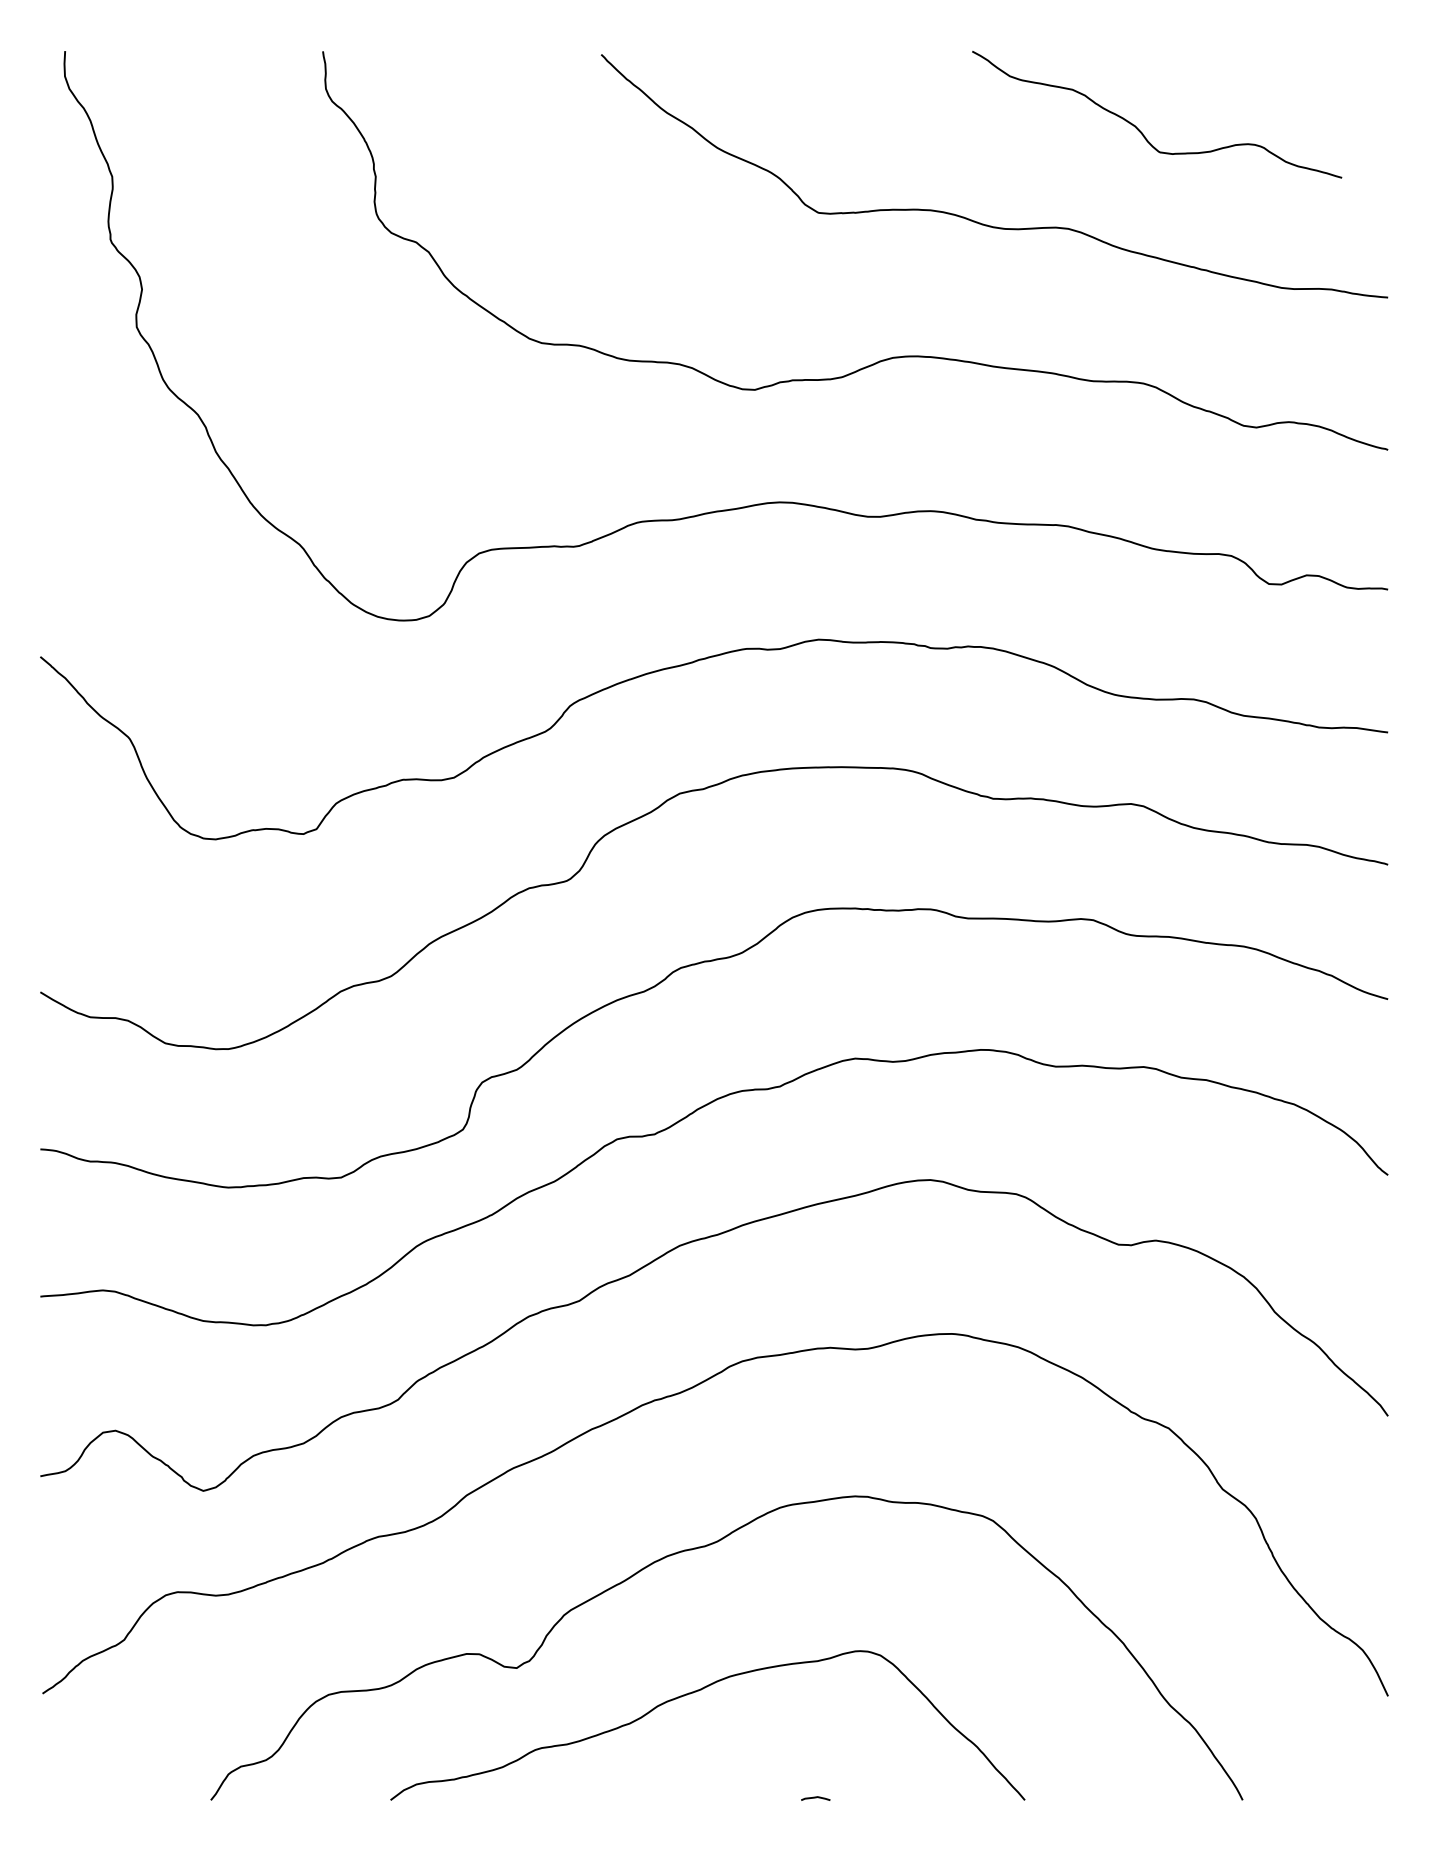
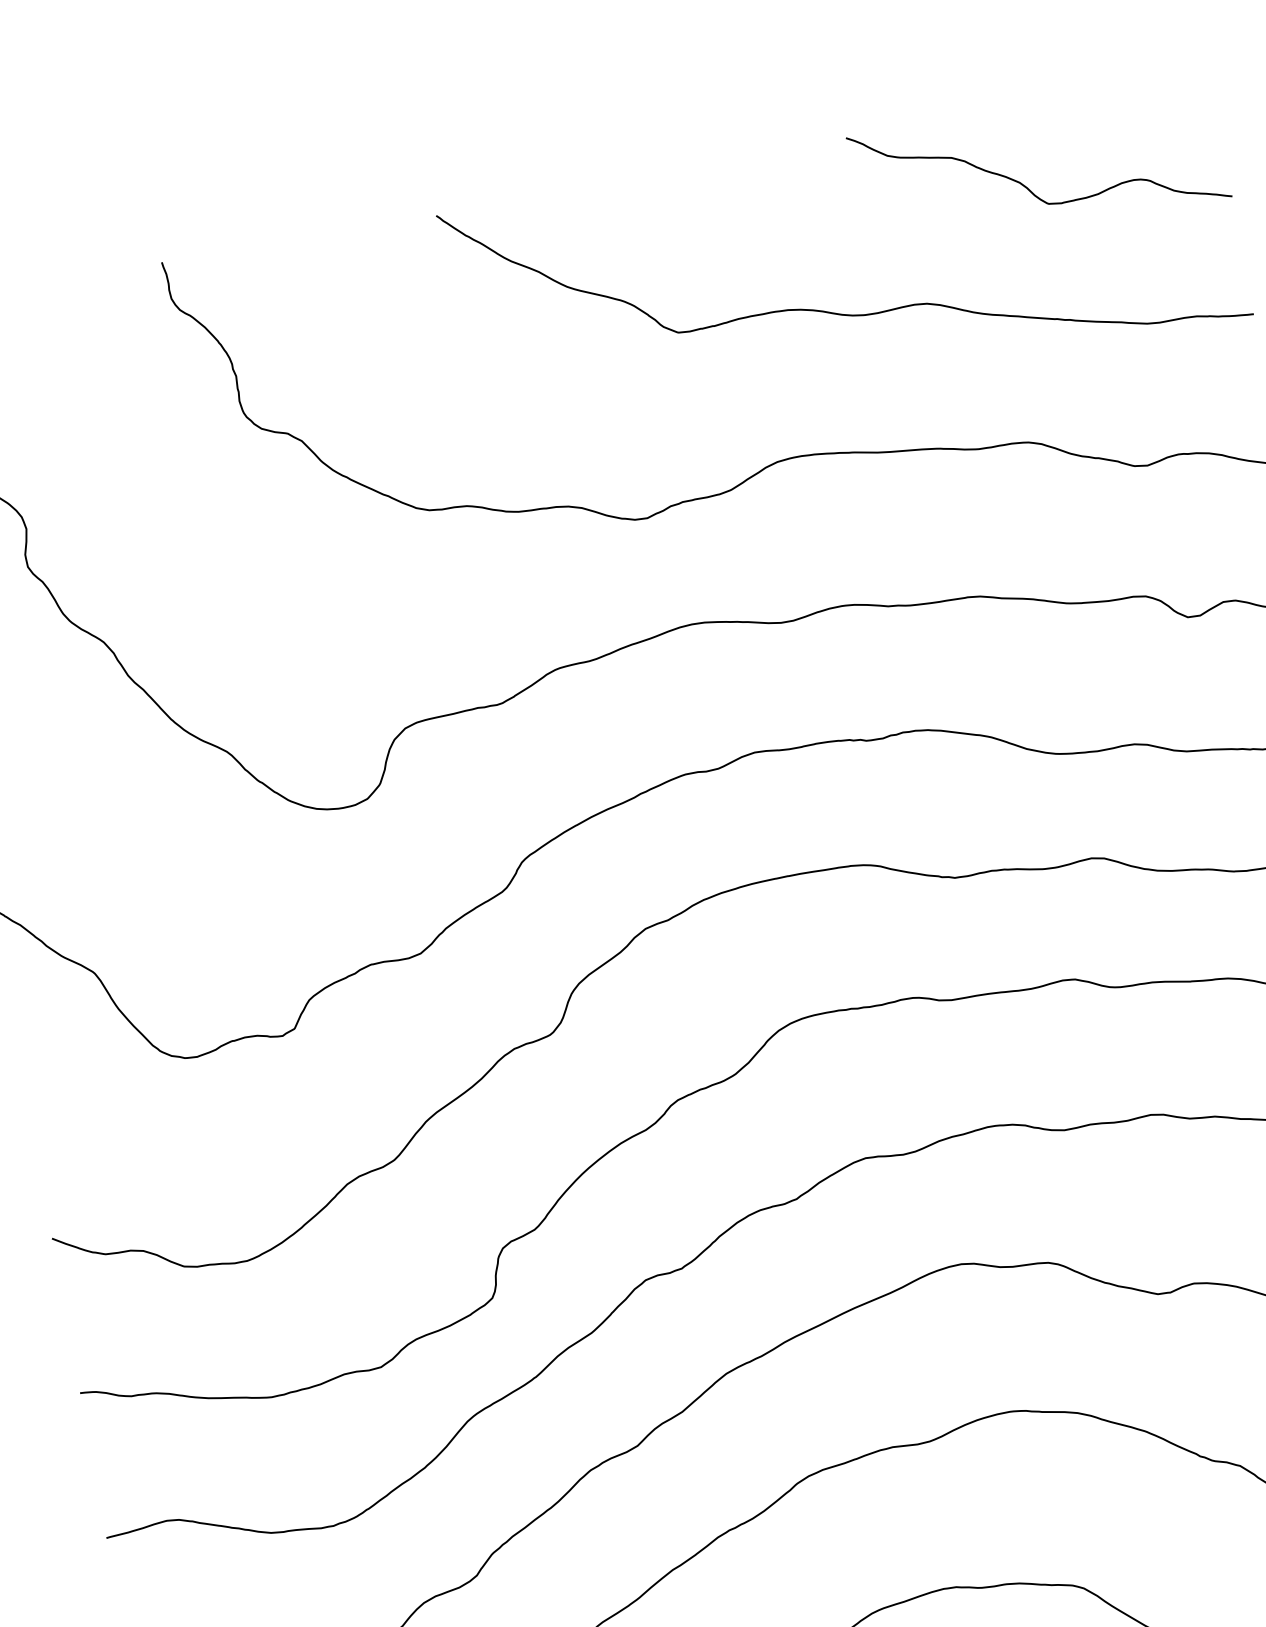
curve: (1140, 130) -> (1025, 185), moved

